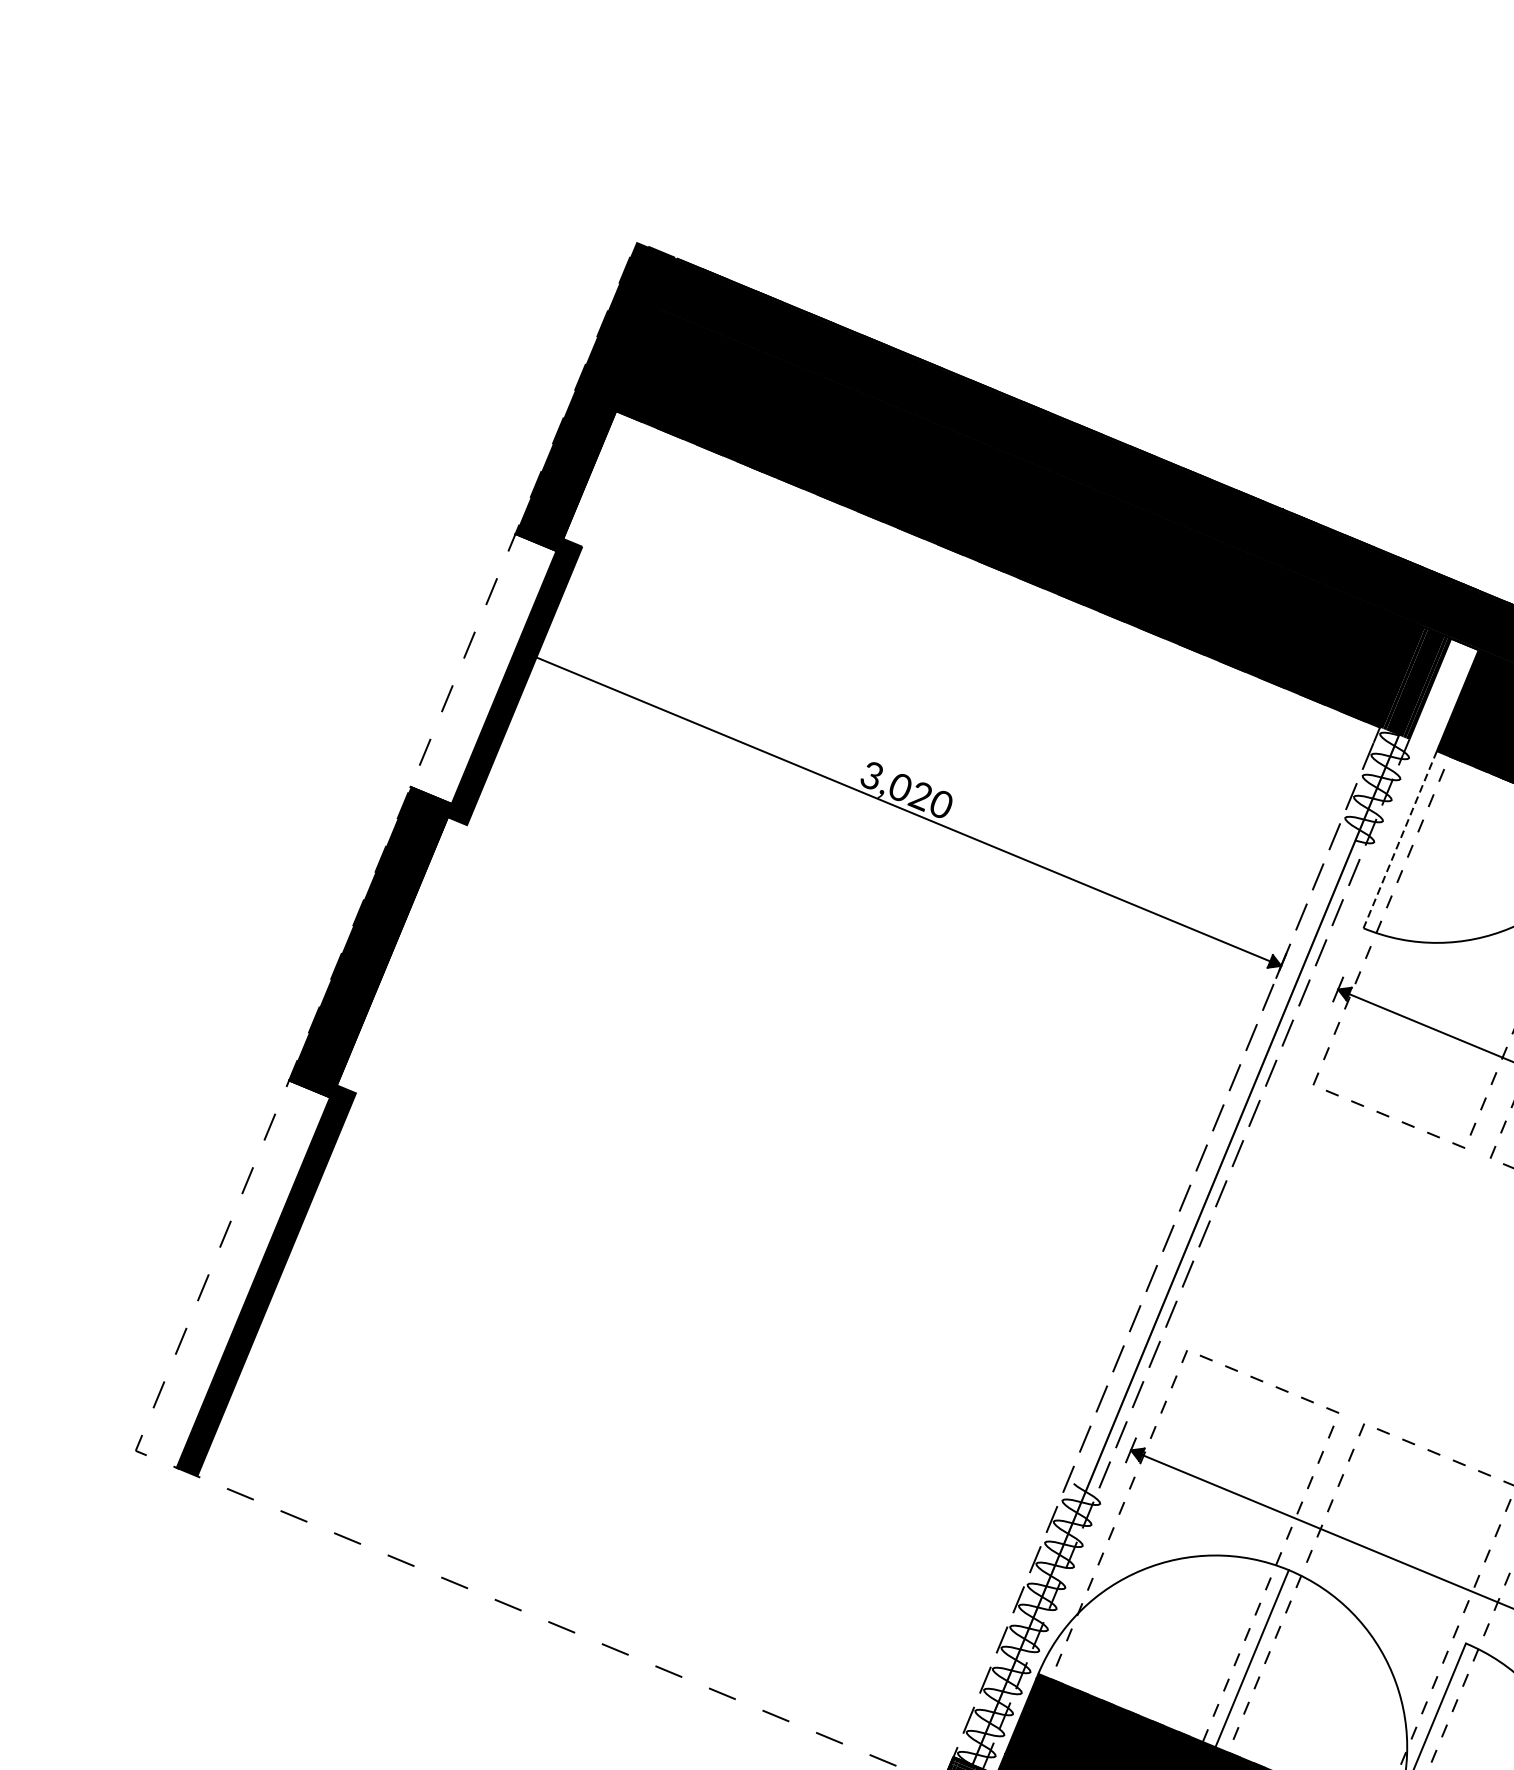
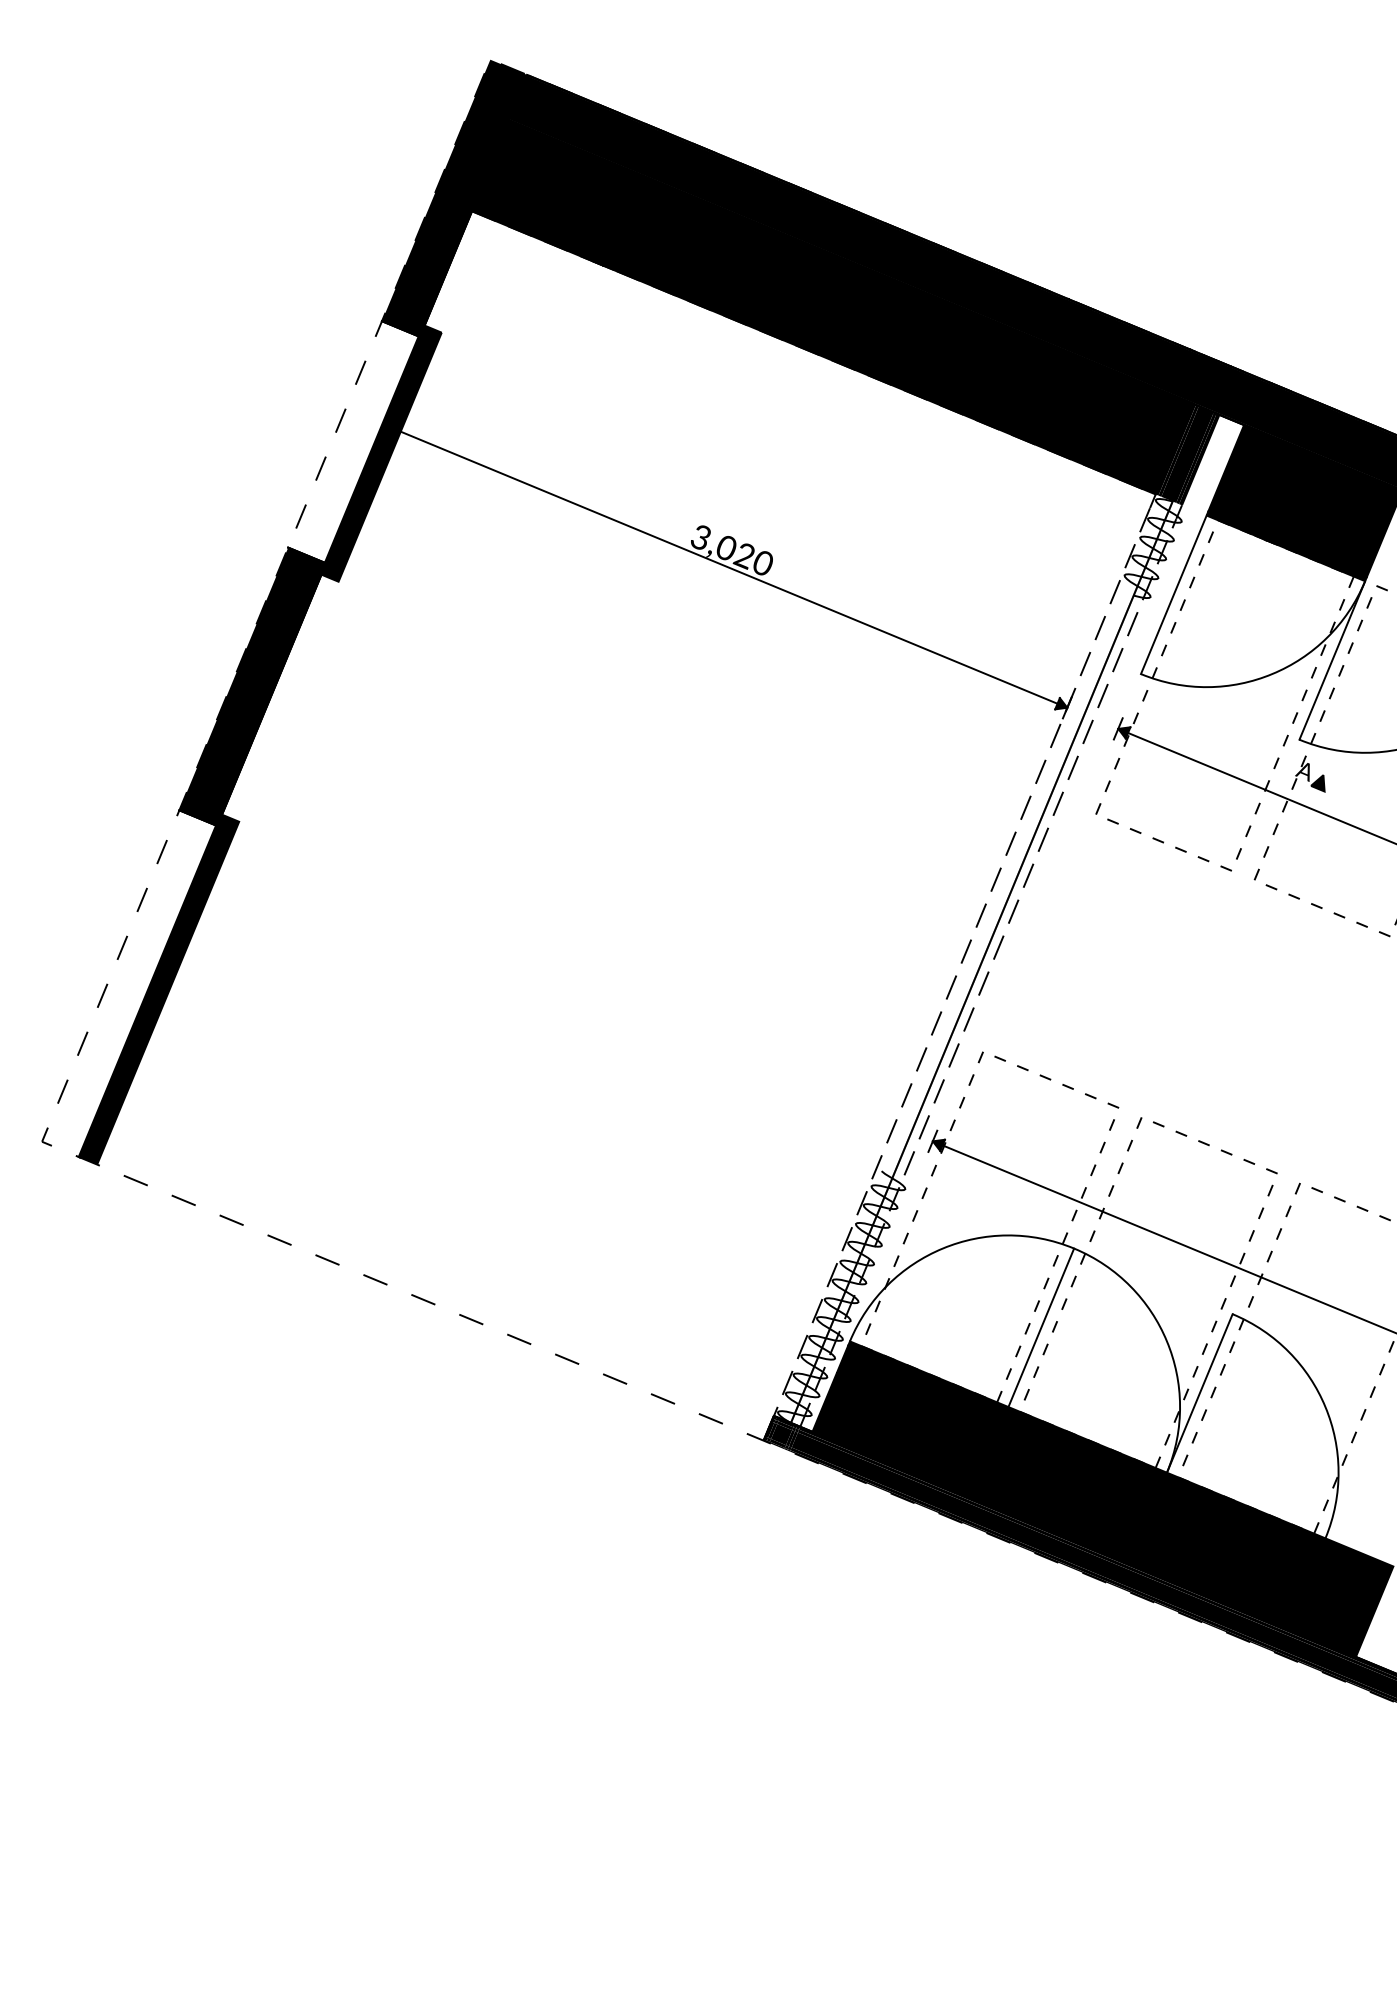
line: (1399, 839) -> (1173, 594), dashed -> solid

